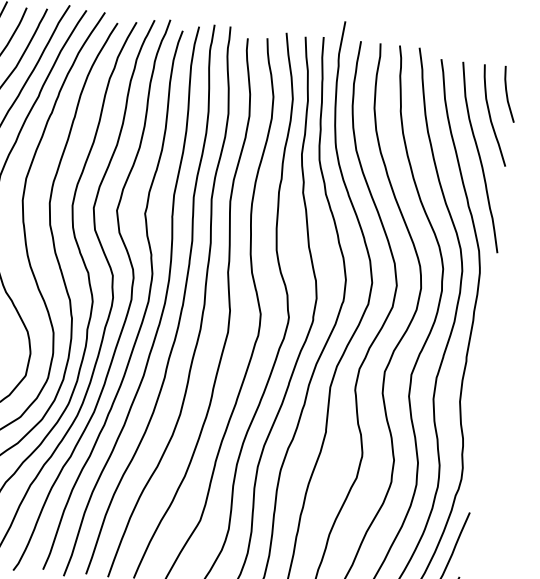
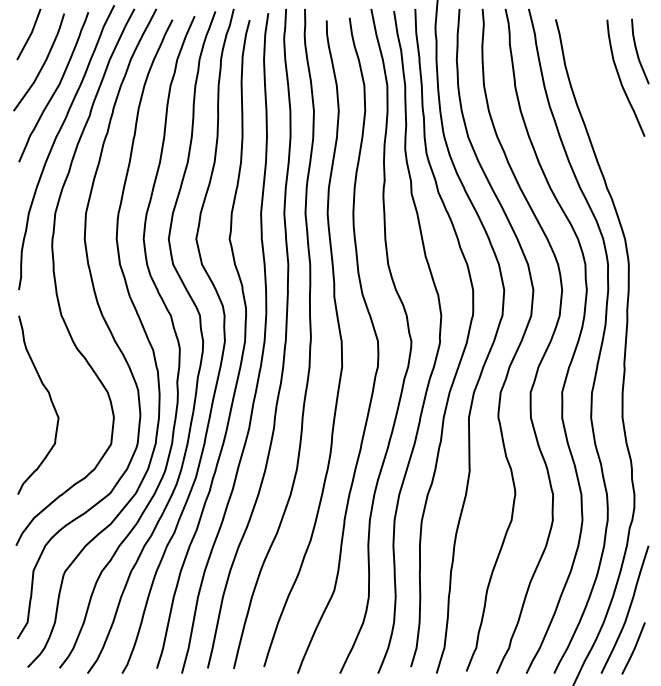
curve: (479, 156) -> (613, 128), removed

